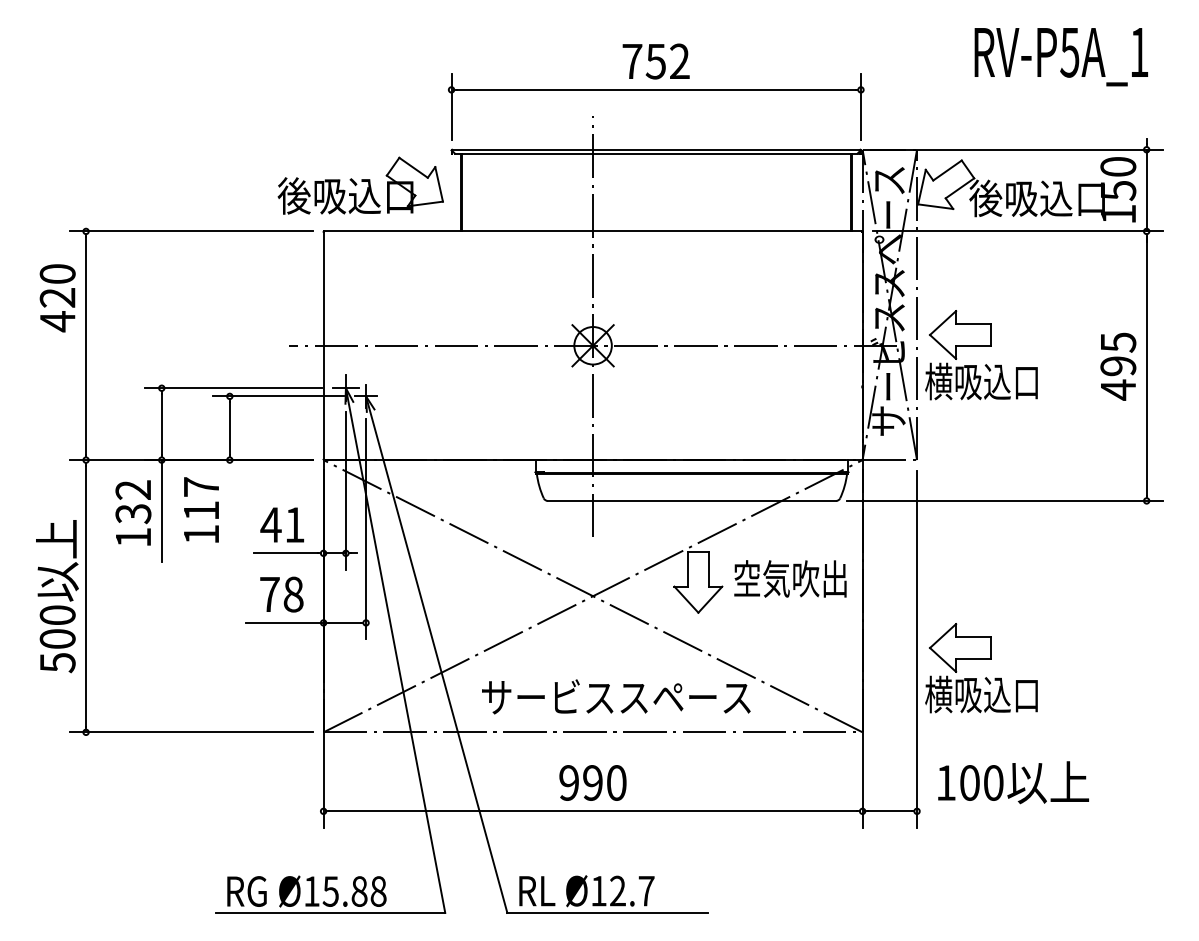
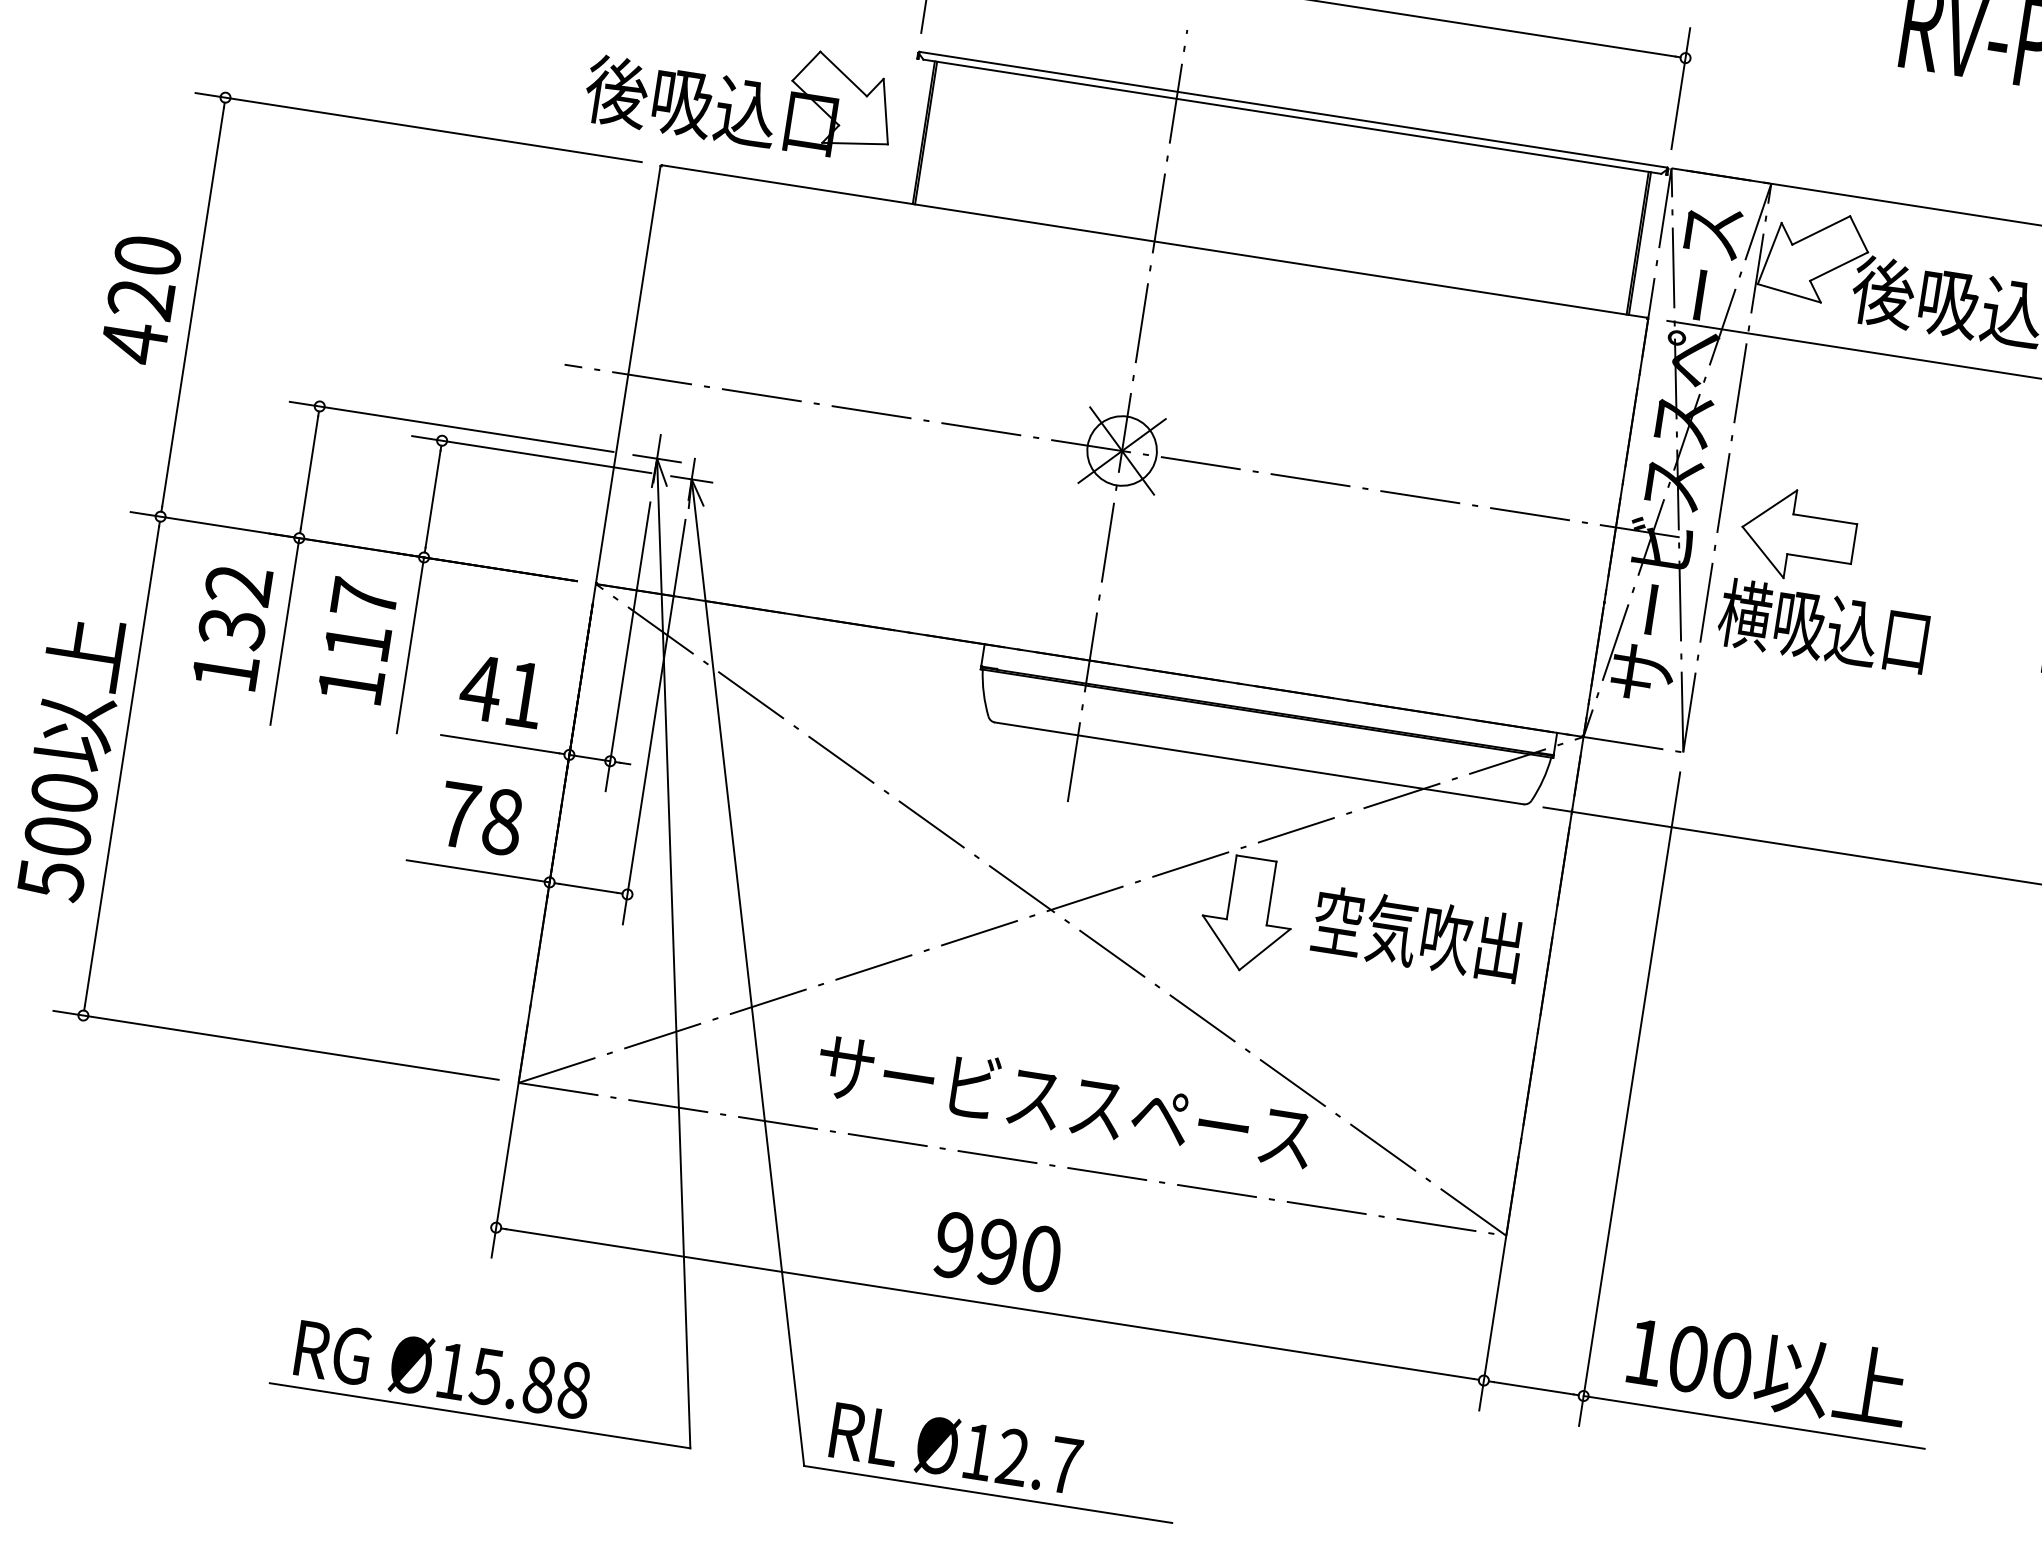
text: (57, 298) -> (140, 300), moved
line: (229, 508) -> (409, 646), added
part: (981, 659) -> (1744, 1136), removed
line: (1010, 811) -> (1754, 1422), added

